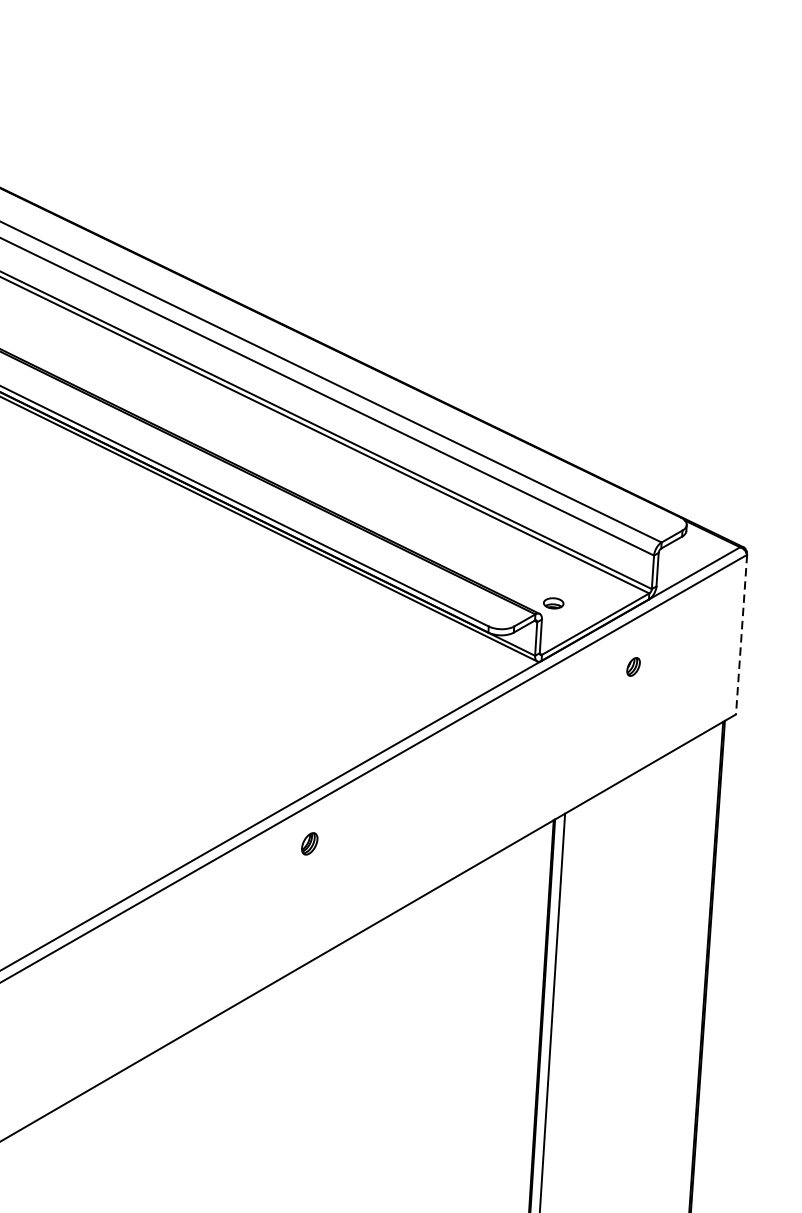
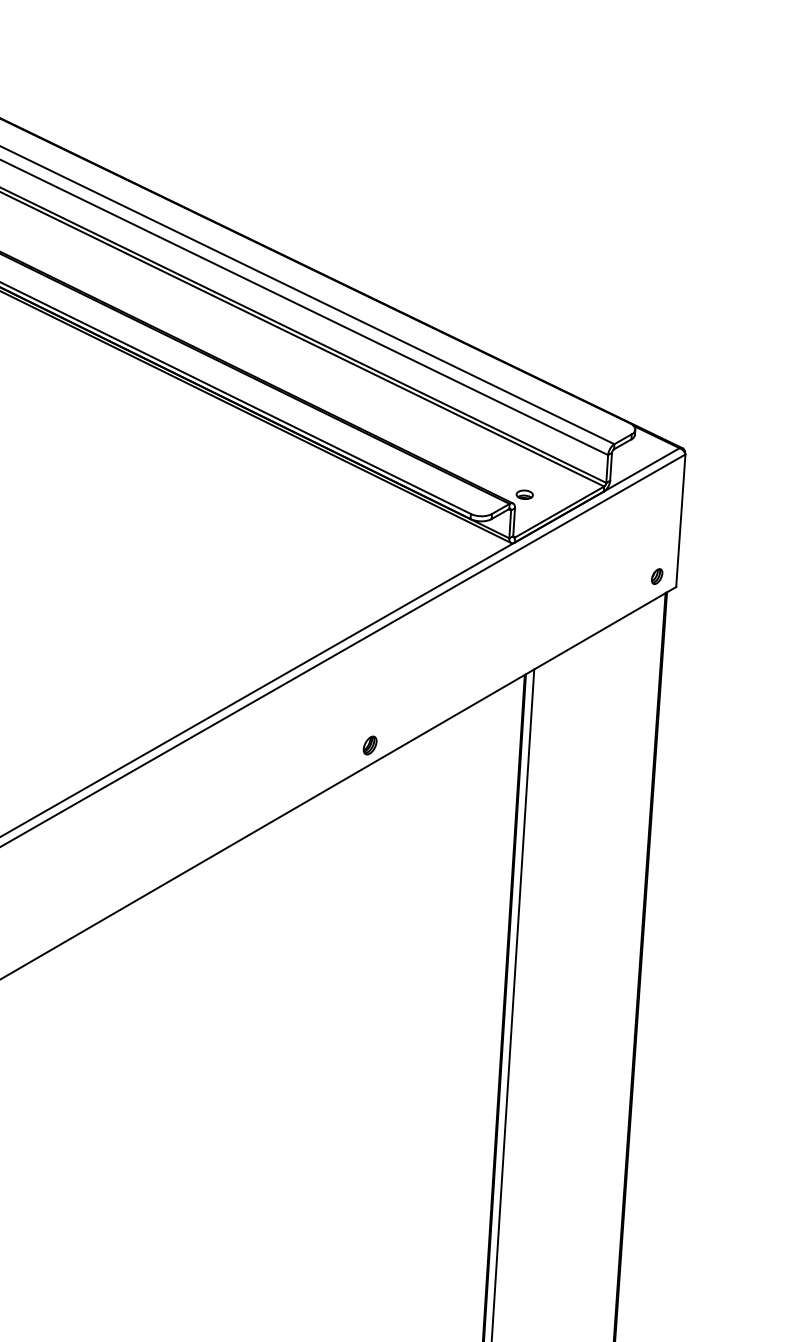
line: (741, 635) -> (680, 521), dashed -> solid
part: (634, 666) -> (657, 576), moved
part: (308, 843) -> (369, 745), moved

